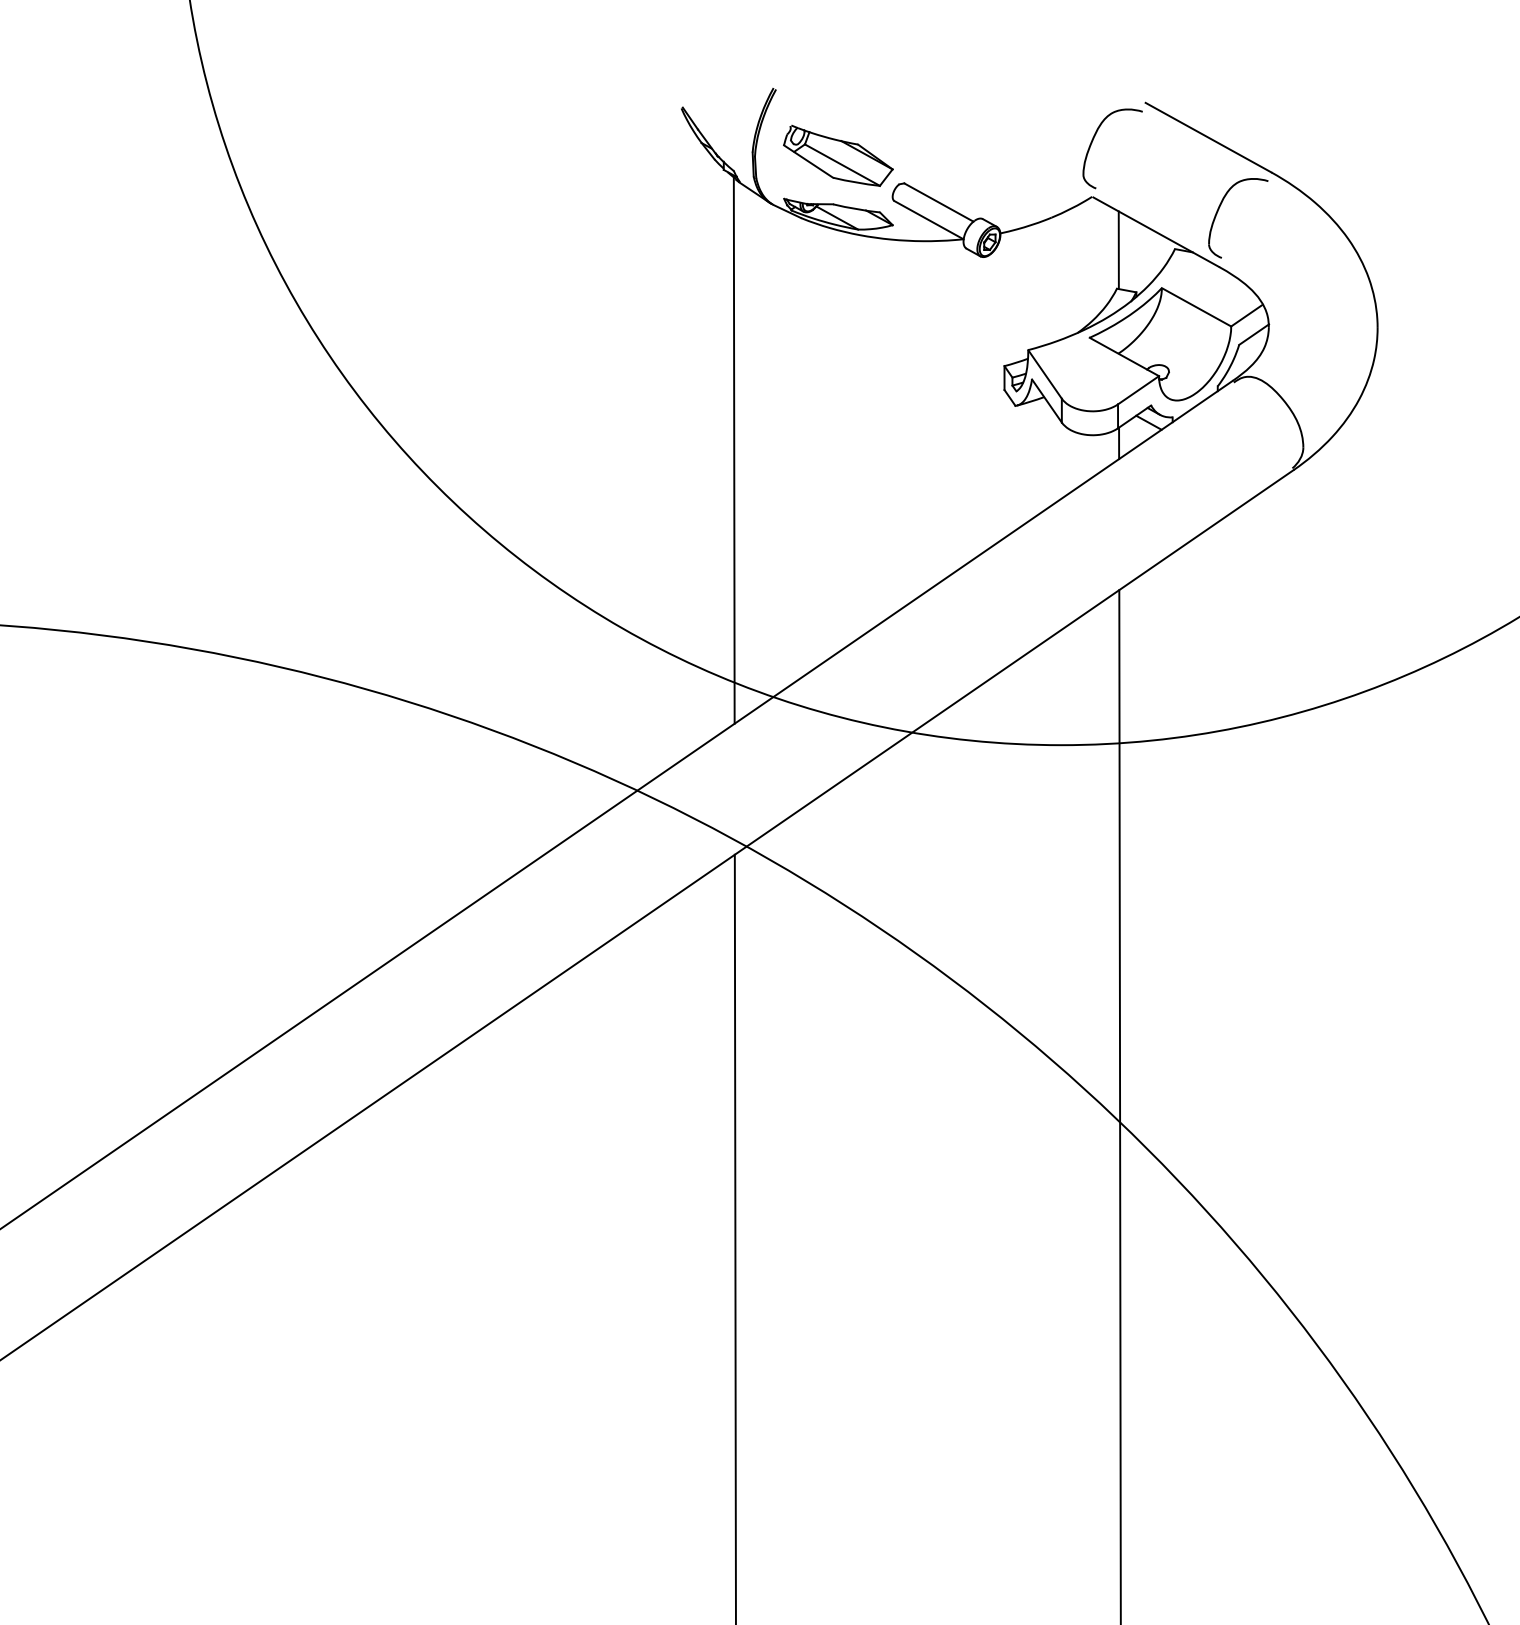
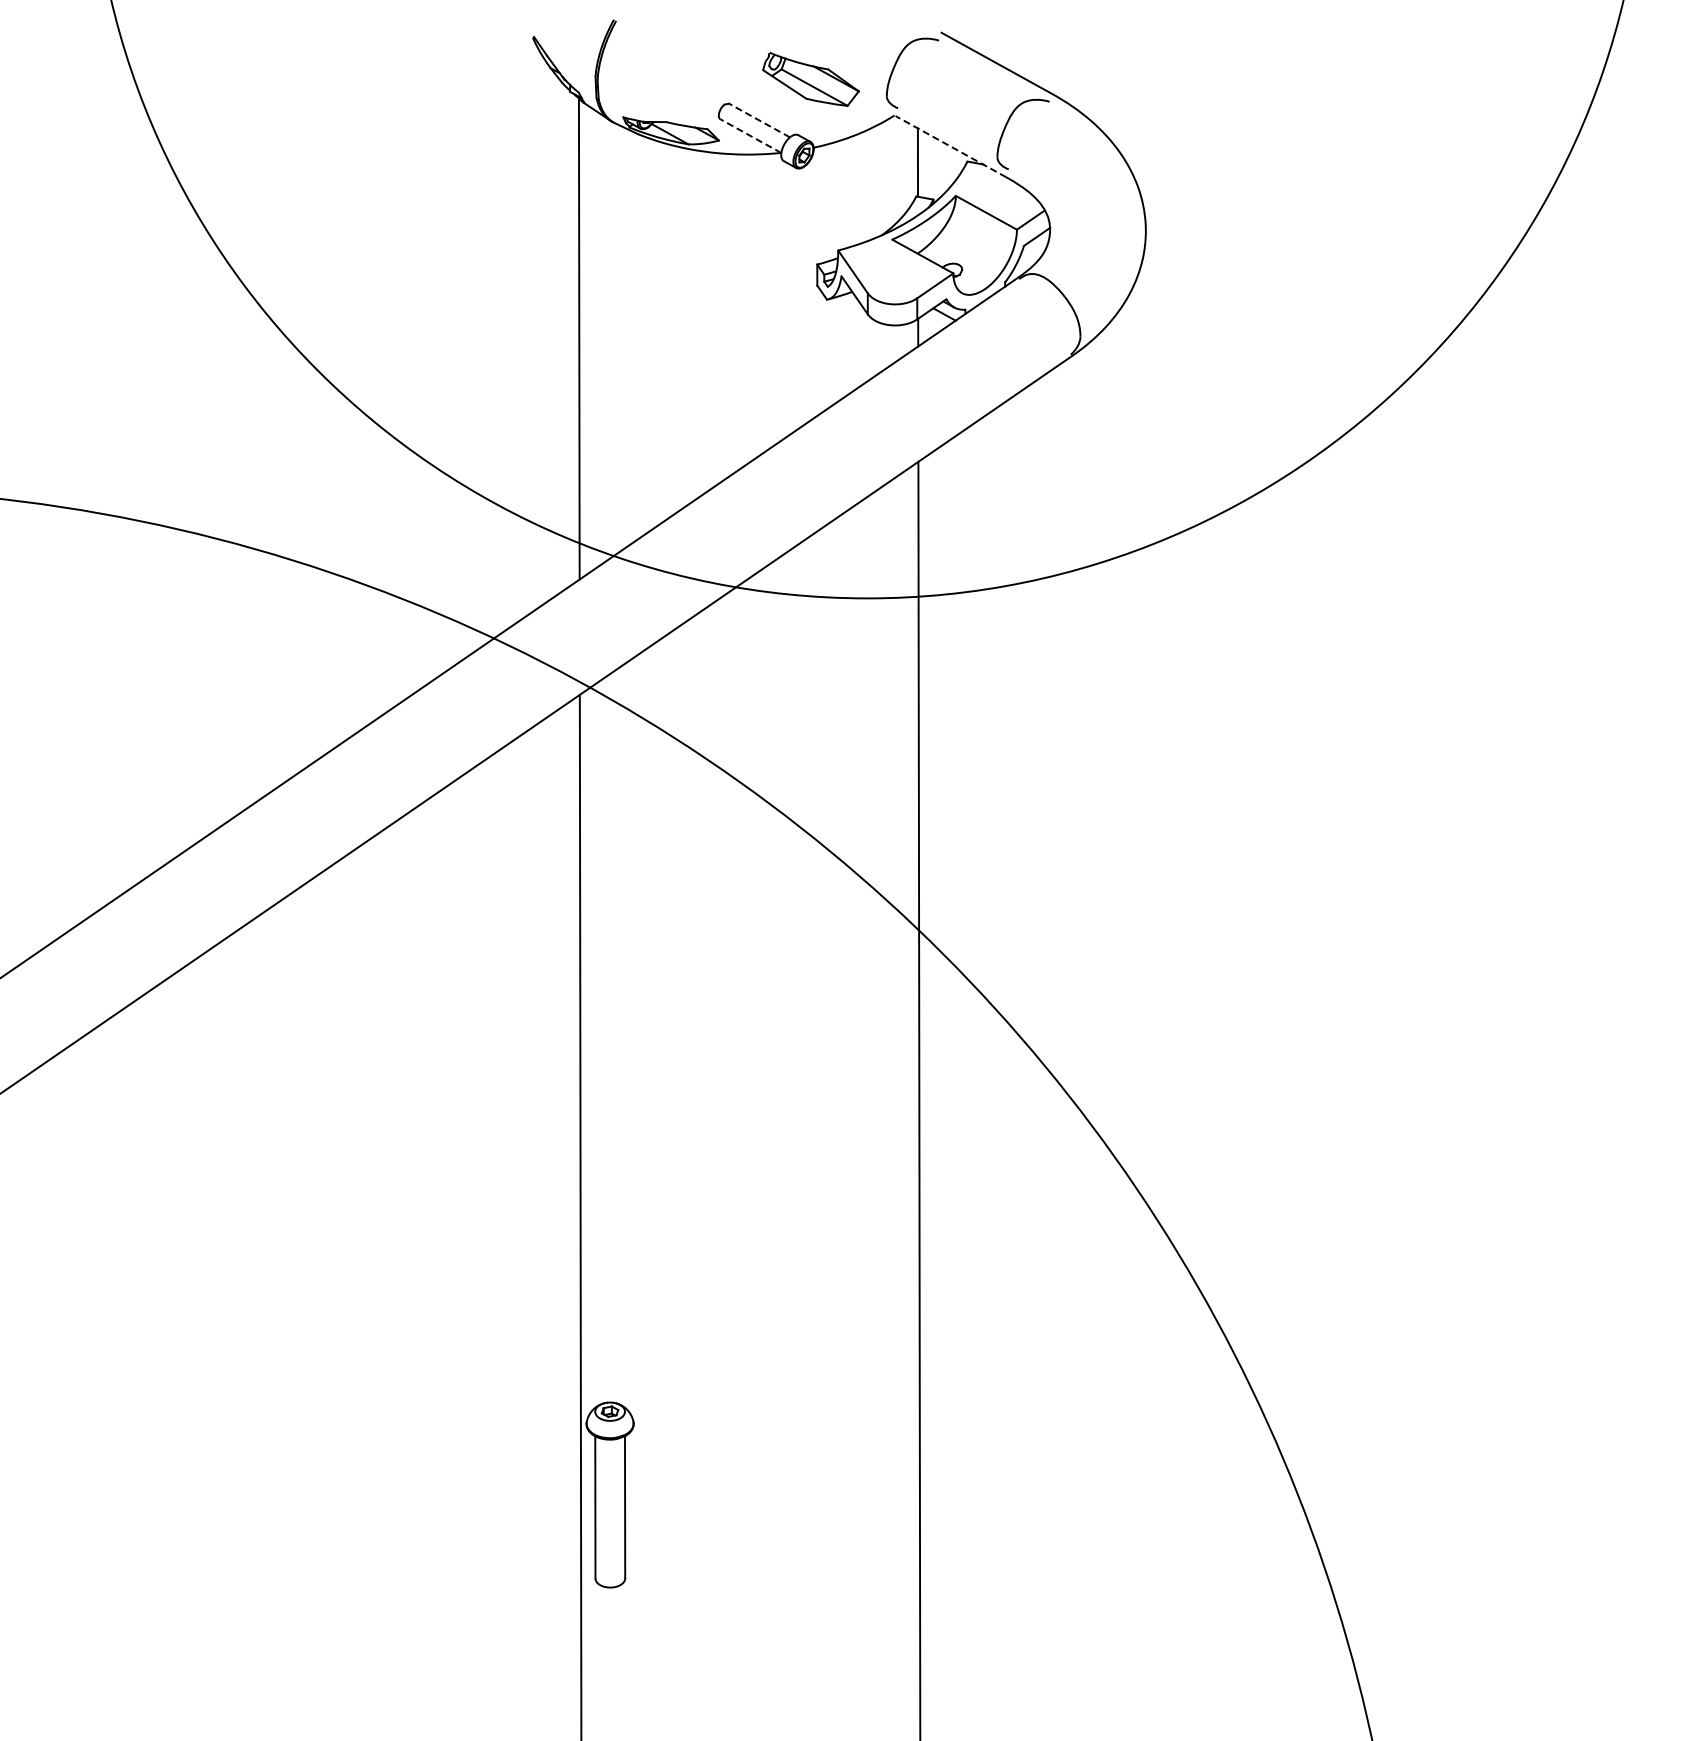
part: (837, 155) -> (810, 79), moved
line: (938, 202) -> (759, 120), solid -> dashed
line: (928, 220) -> (750, 136), solid -> dashed
line: (1155, 232) -> (950, 146), solid -> dashed

